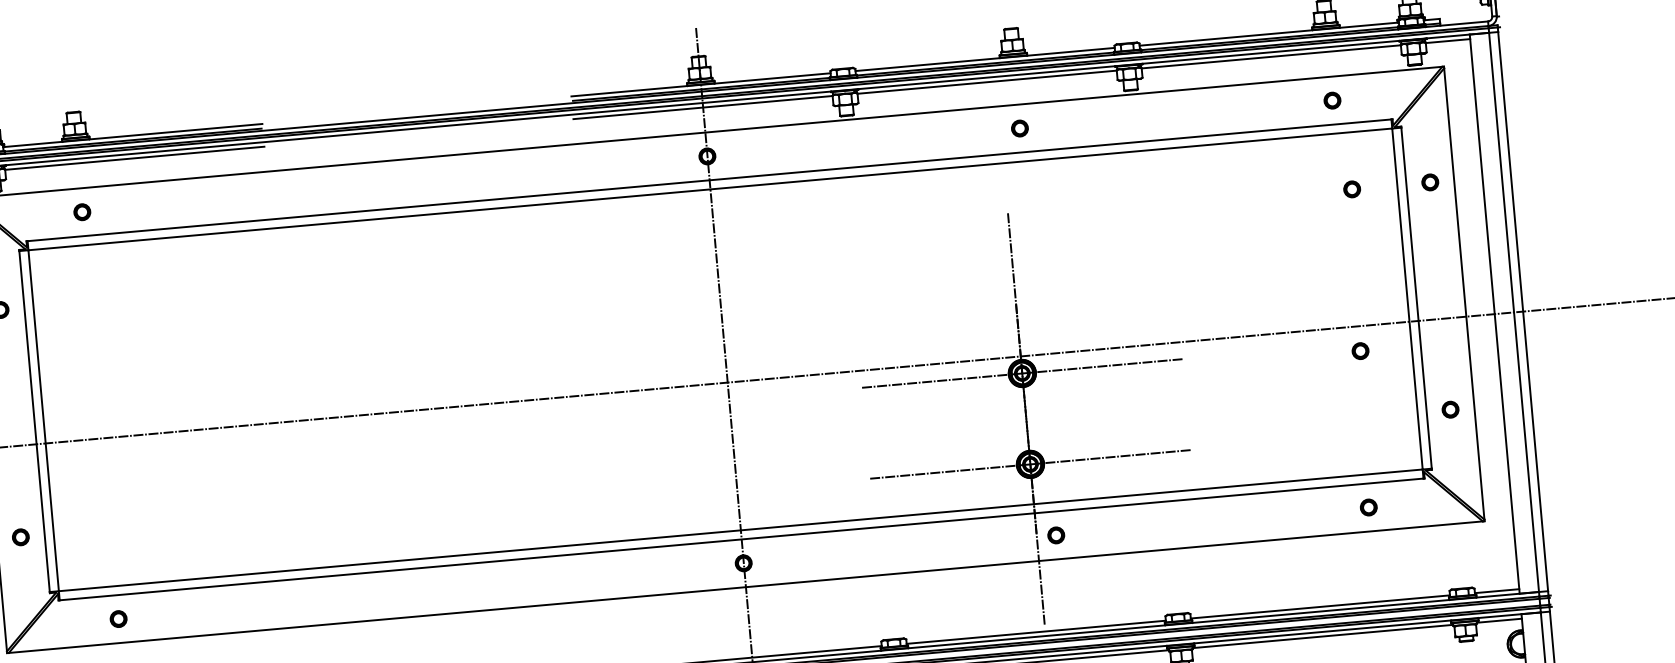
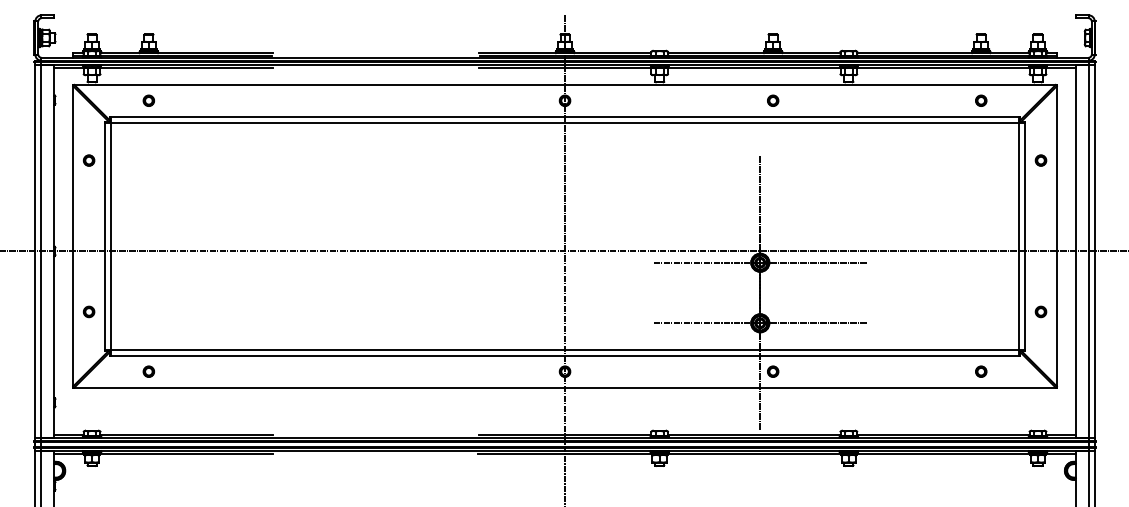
part: (1351, 189) -> (988, 160), removed
part: (1359, 350) -> (984, 267), removed

